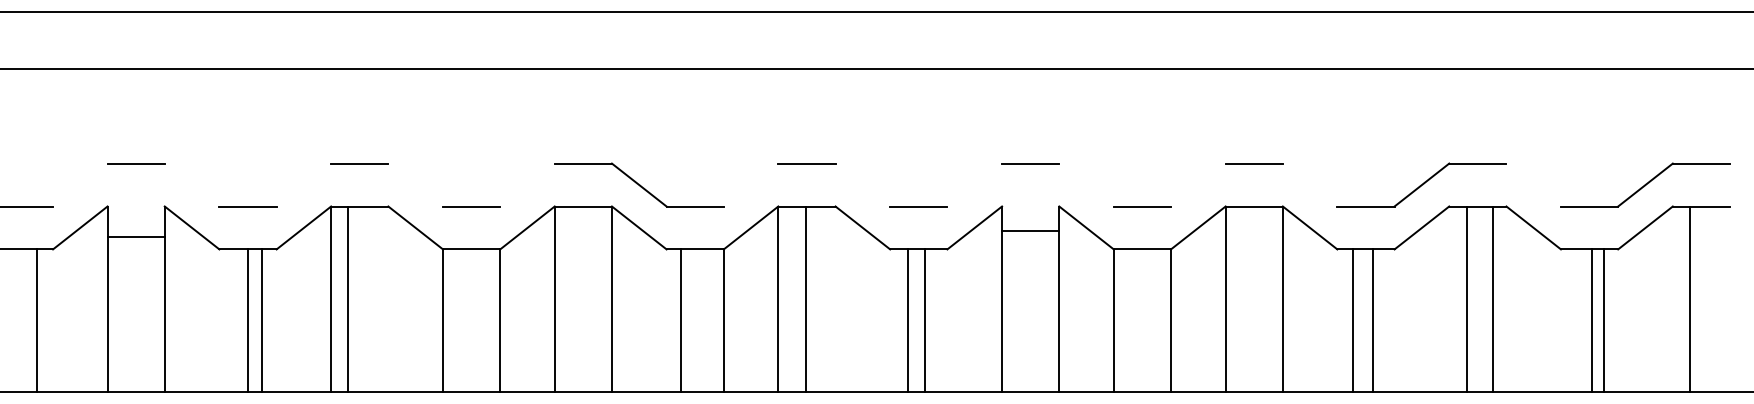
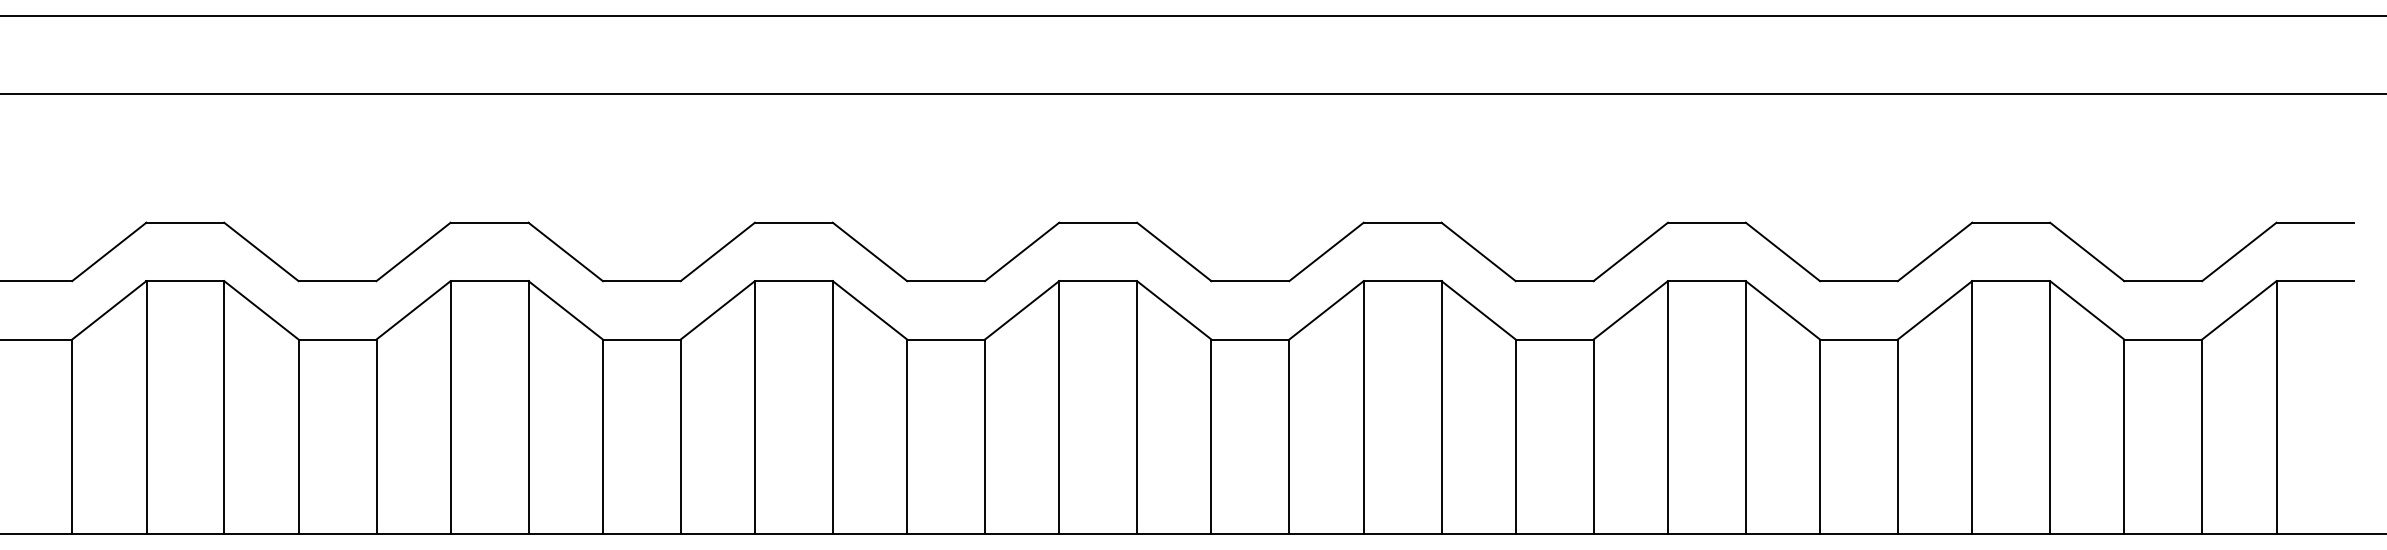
line: (80, 184) -> (109, 251), added
line: (191, 184) -> (260, 251), added
line: (303, 184) -> (413, 251), added
line: (415, 184) -> (565, 251), added
line: (527, 184) -> (717, 251), added
line: (750, 184) -> (1021, 251), added
line: (862, 184) -> (1173, 251), added
line: (974, 184) -> (1326, 251), added
line: (1086, 184) -> (1478, 251), added
line: (1198, 184) -> (1631, 251), added
line: (1309, 184) -> (1782, 251), added
line: (1533, 184) -> (2086, 251), added
line: (1030, 230) -> (1402, 281), moved
line: (135, 236) -> (184, 281), moved
line: (348, 299) -> (528, 407), moved
line: (805, 299) -> (1137, 407), moved
line: (1467, 299) -> (1972, 407), moved
line: (1493, 299) -> (2050, 407), moved
line: (1689, 299) -> (2276, 407), moved
line: (37, 320) -> (72, 436), moved
line: (247, 320) -> (298, 436), moved
line: (261, 320) -> (376, 436), moved
line: (680, 320) -> (907, 436), moved
line: (908, 320) -> (1211, 436), moved
line: (925, 320) -> (1289, 436), moved
line: (1353, 320) -> (1820, 436), moved
line: (1372, 320) -> (1897, 436), moved
line: (1591, 320) -> (2123, 436), moved
line: (1604, 320) -> (2202, 436), moved

